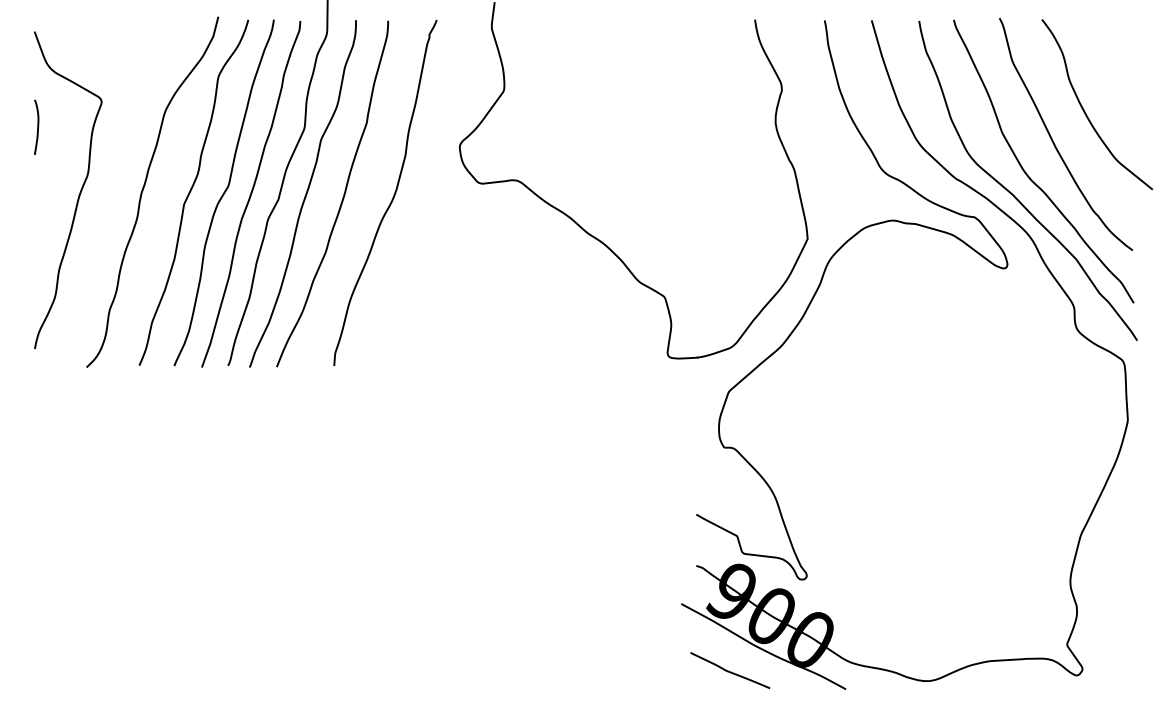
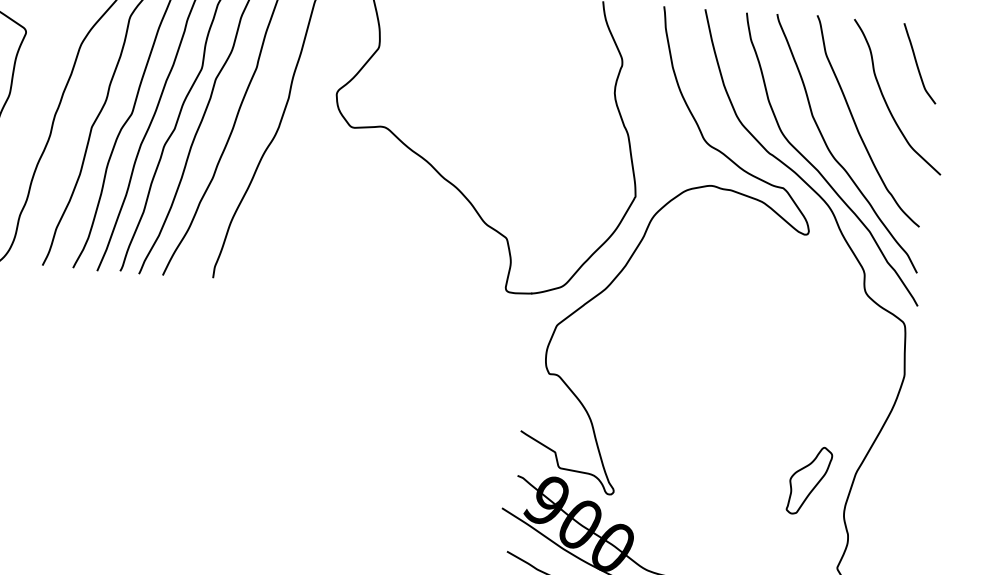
curve: (1117, 64) -> (917, 63), added
part: (1028, 547) -> (809, 480), added

